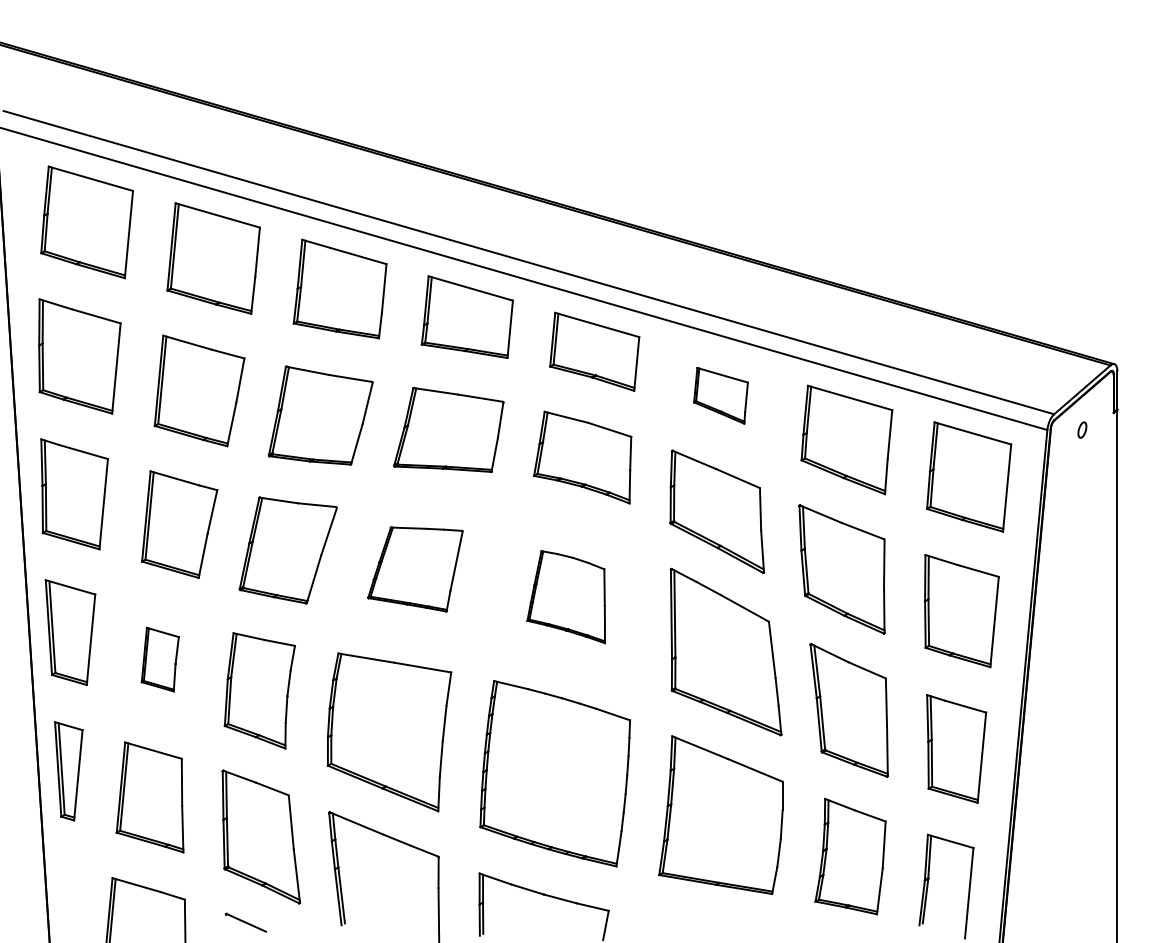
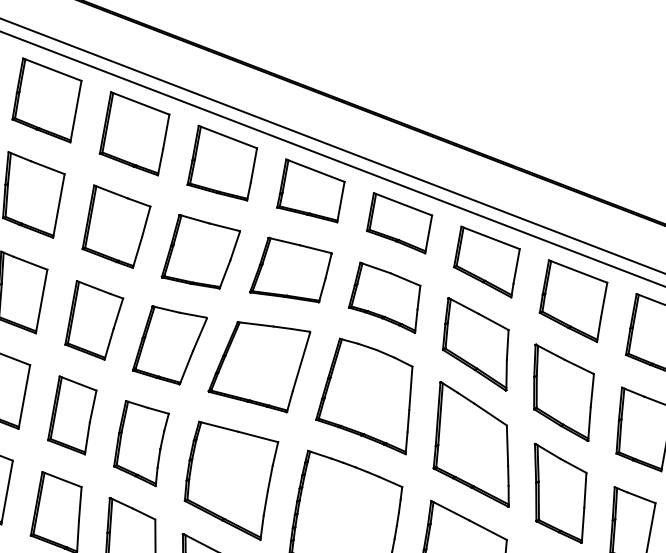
part: (720, 395) -> (486, 261), size x1.67
part: (415, 569) -> (259, 366), size x1.43
part: (565, 596) -> (363, 395), size x1.67
part: (160, 659) -> (72, 415), size x1.67

